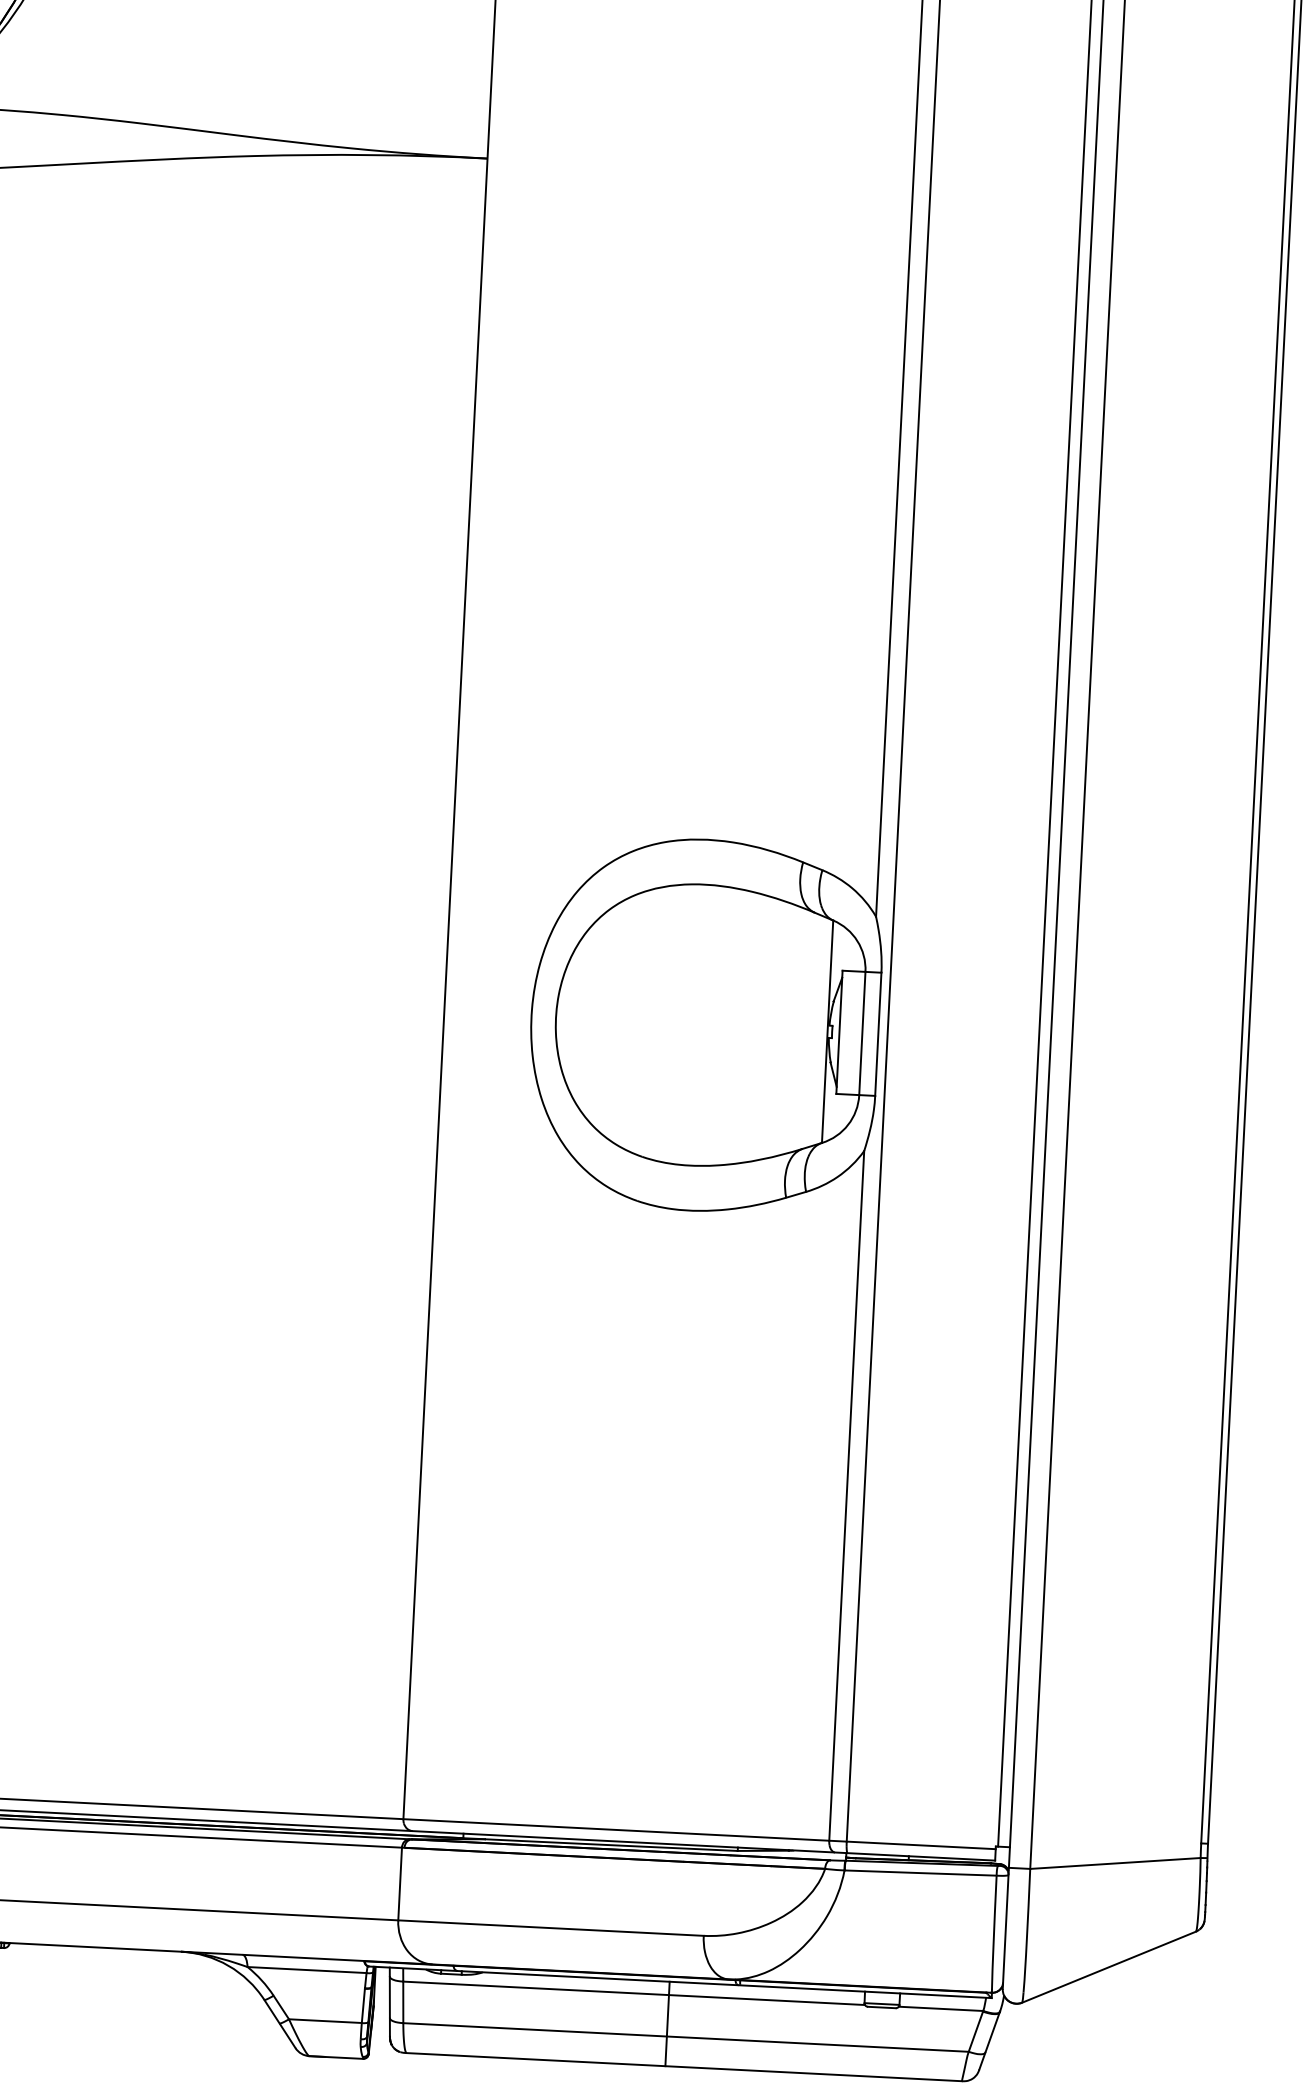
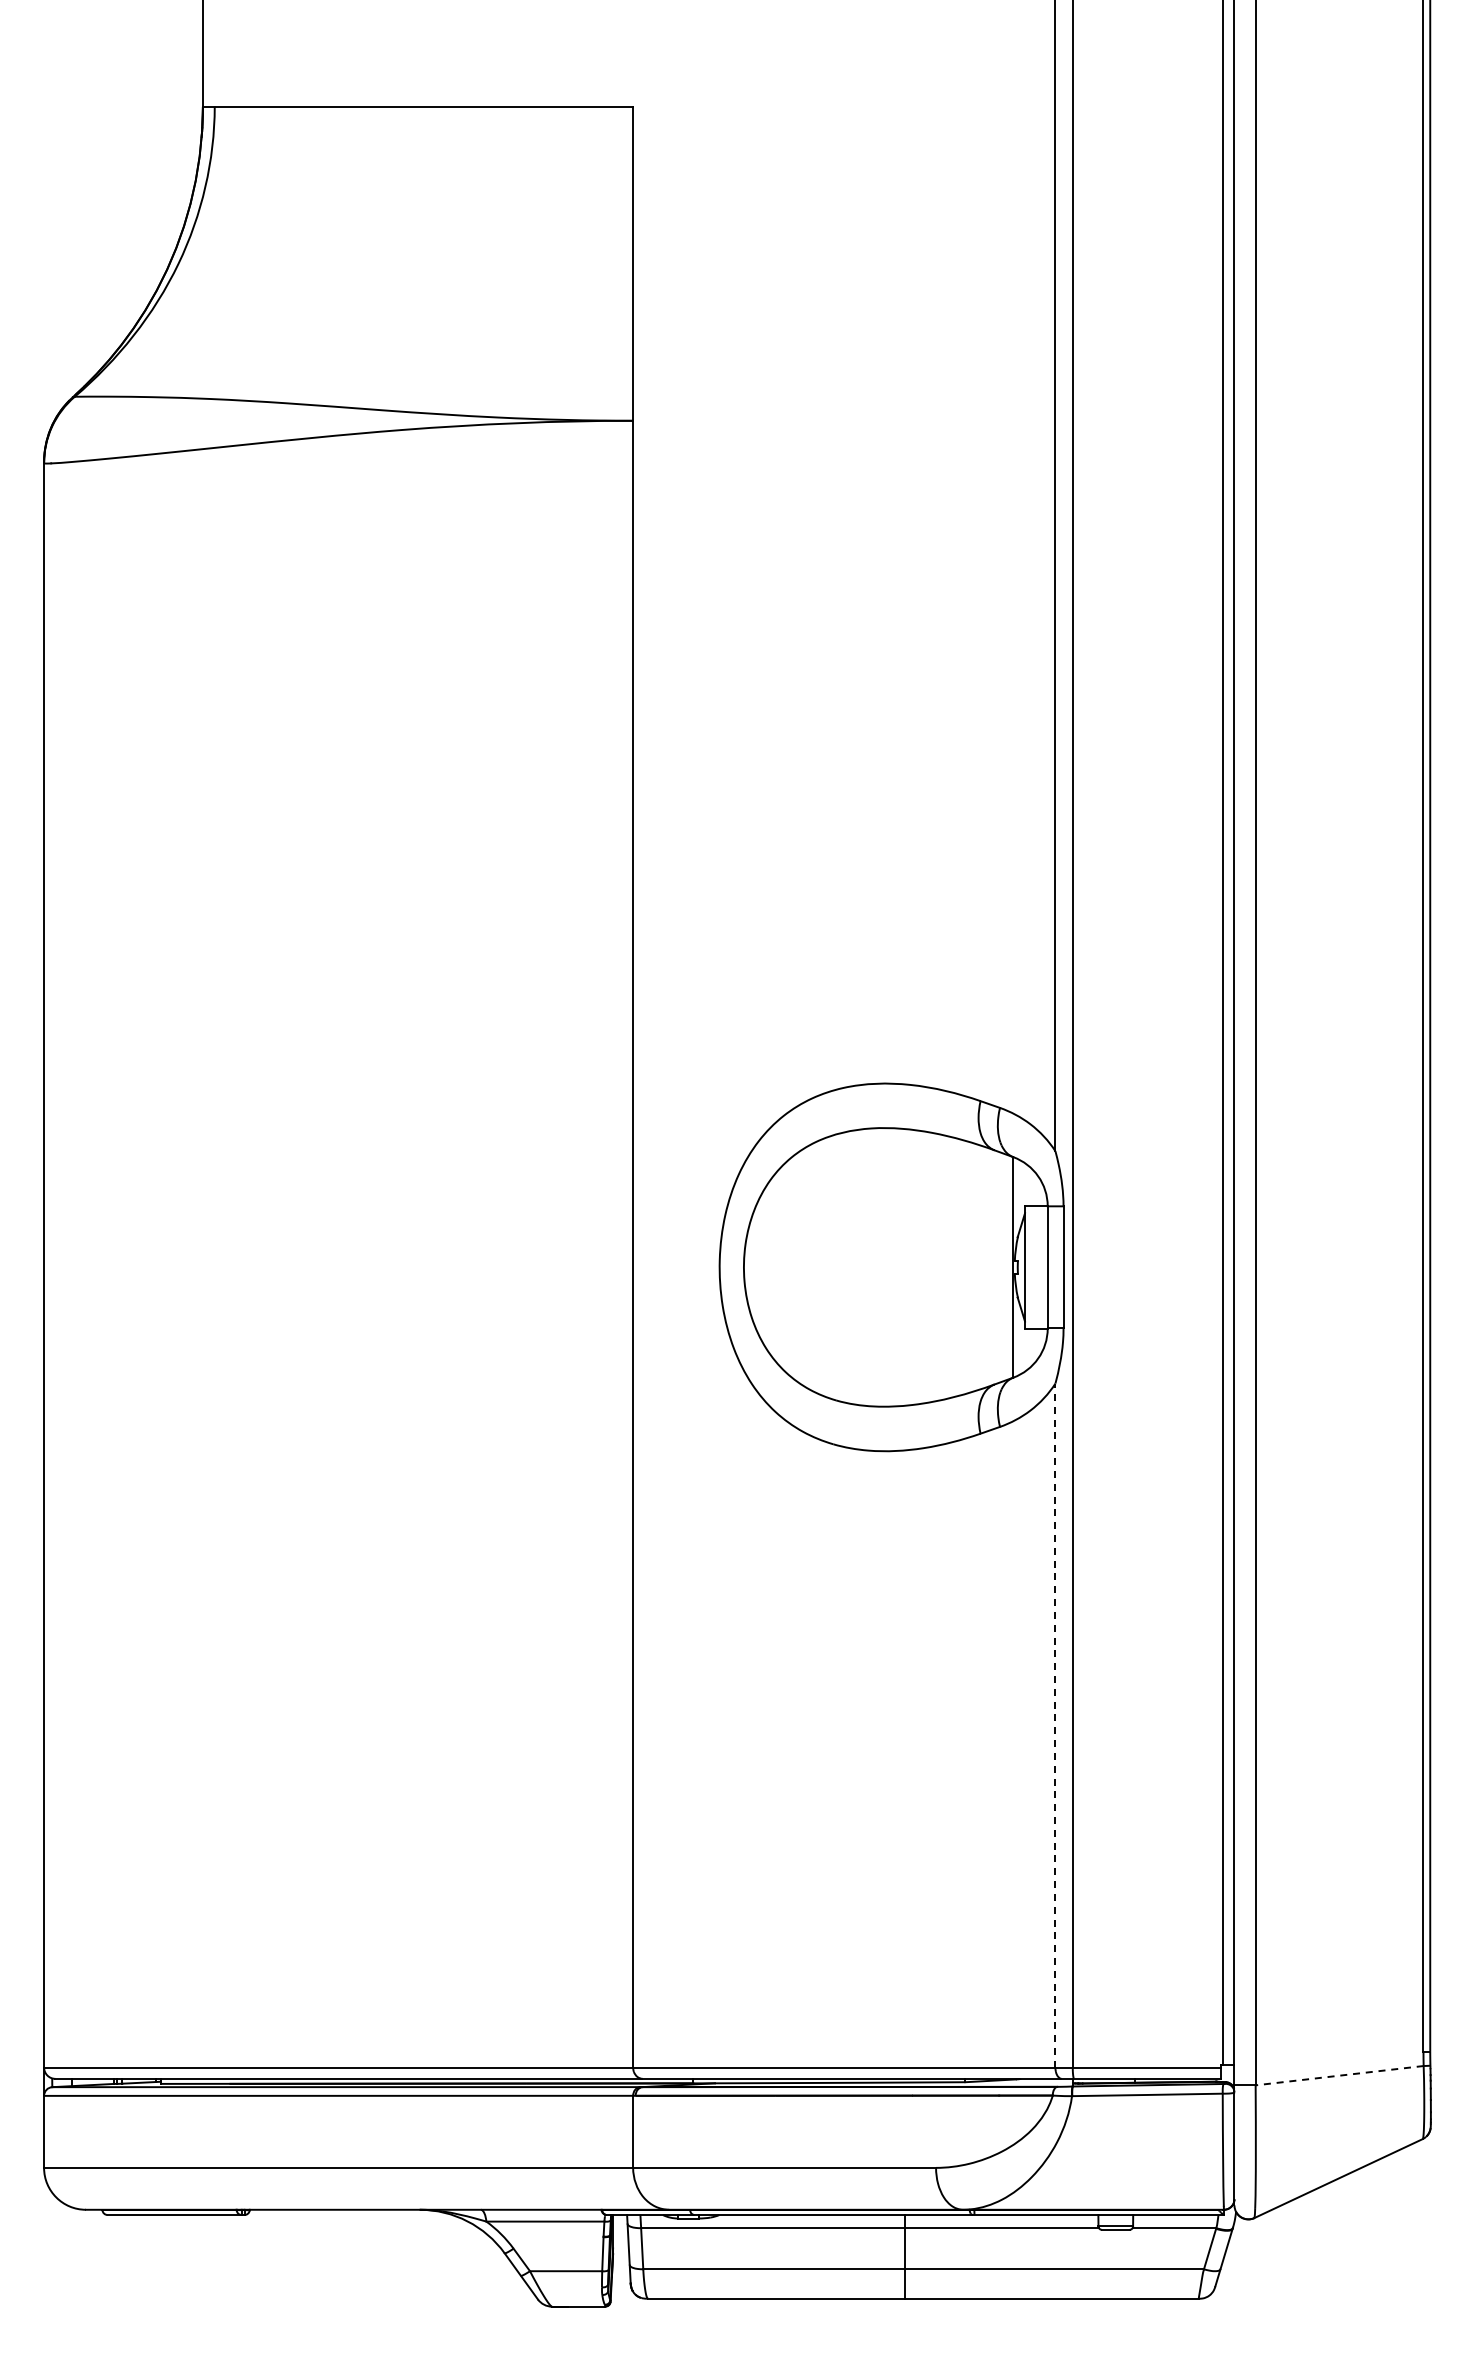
line: (846, 1495) -> (1055, 1725), solid -> dashed
line: (1115, 1863) -> (1339, 2075), solid -> dashed

